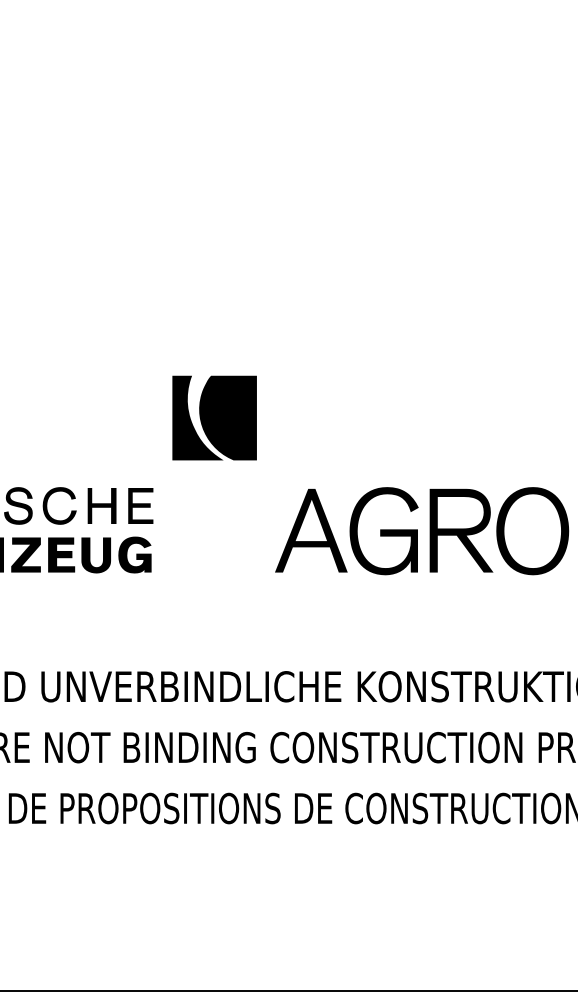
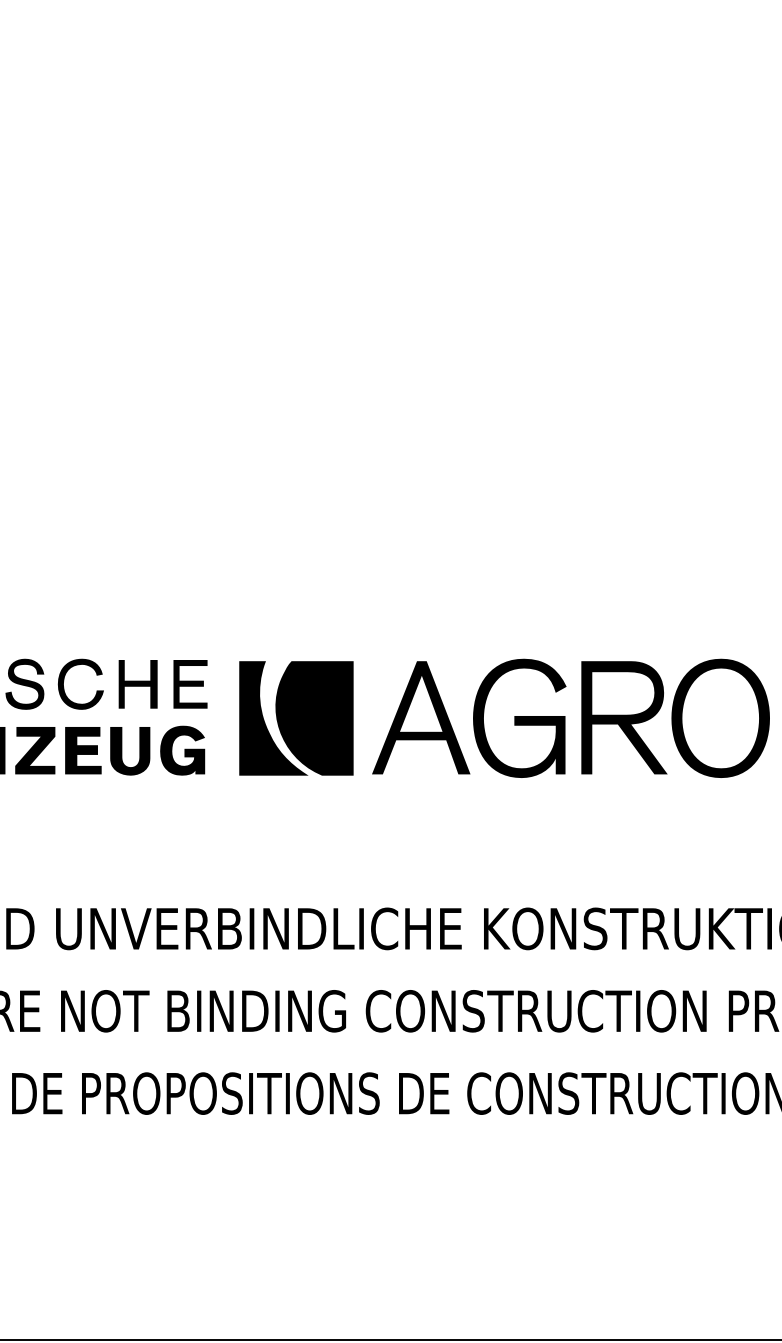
part: (214, 418) -> (296, 718), moved

